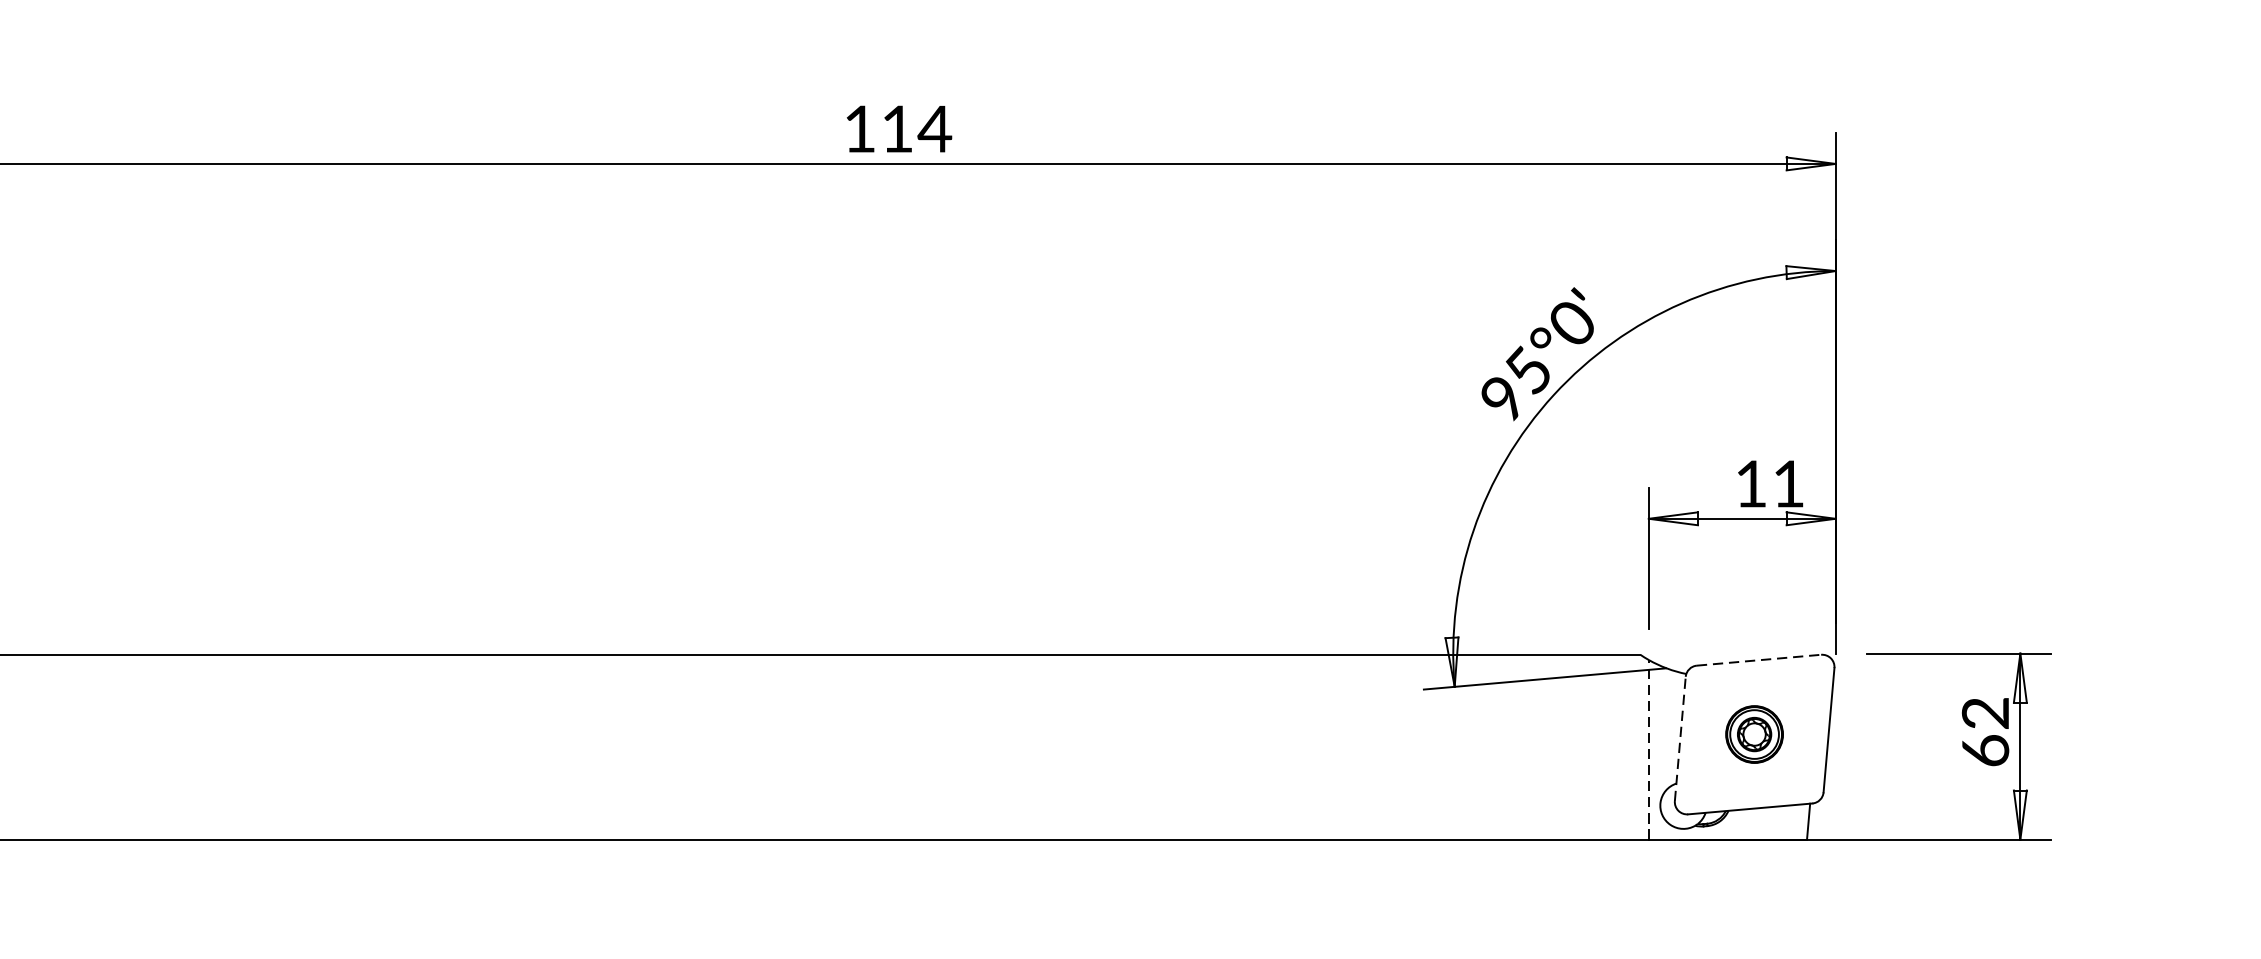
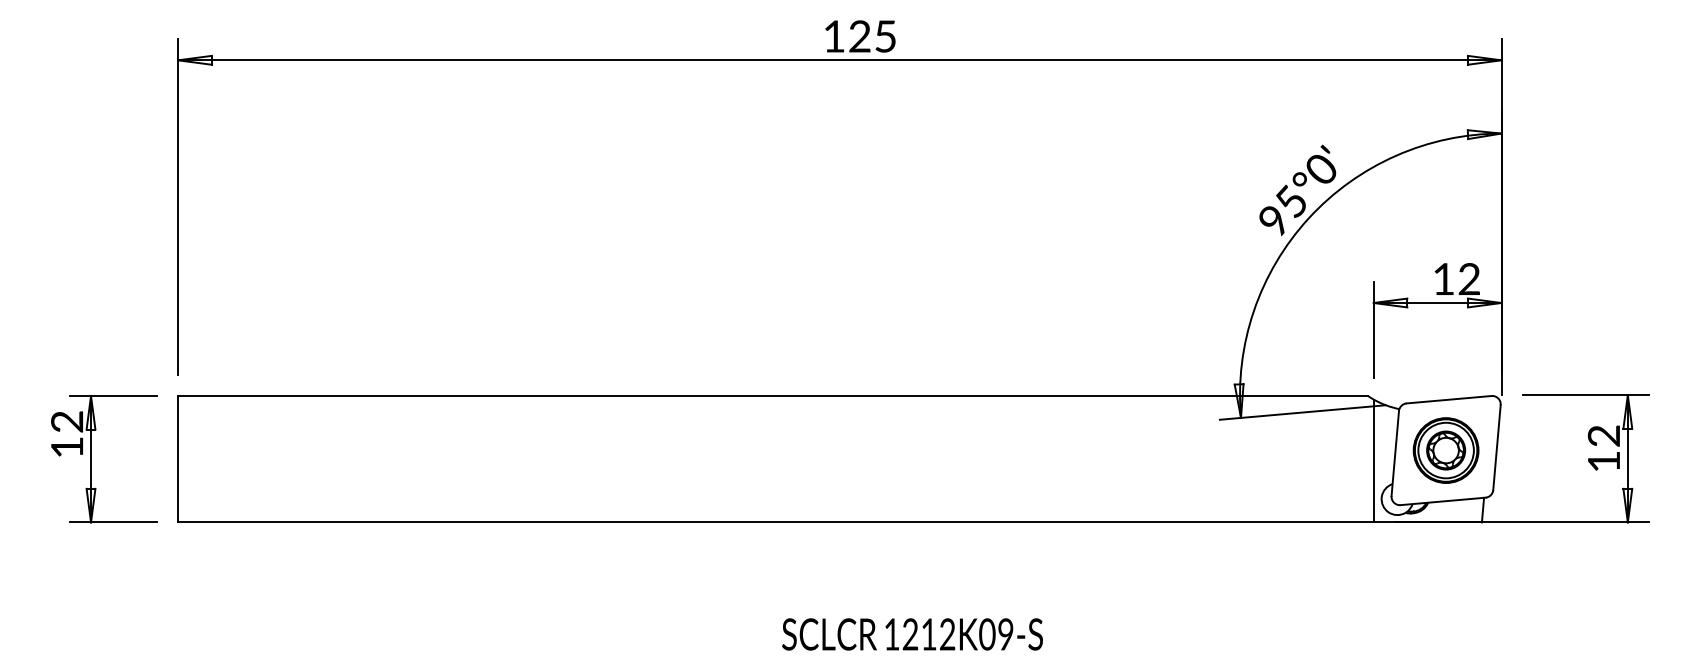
text: (917, 129) -> (873, 36), 114 -> 125
text: (1787, 482) -> (1468, 278), 11 -> 12
line: (1759, 659) -> (1449, 399), dashed -> solid
part: (1753, 734) -> (1445, 450), size x1.67
line: (1680, 738) -> (1395, 453), dashed -> solid
line: (1648, 749) -> (1373, 460), dashed -> solid
text: (1986, 750) -> (1604, 461), 62 -> 12

